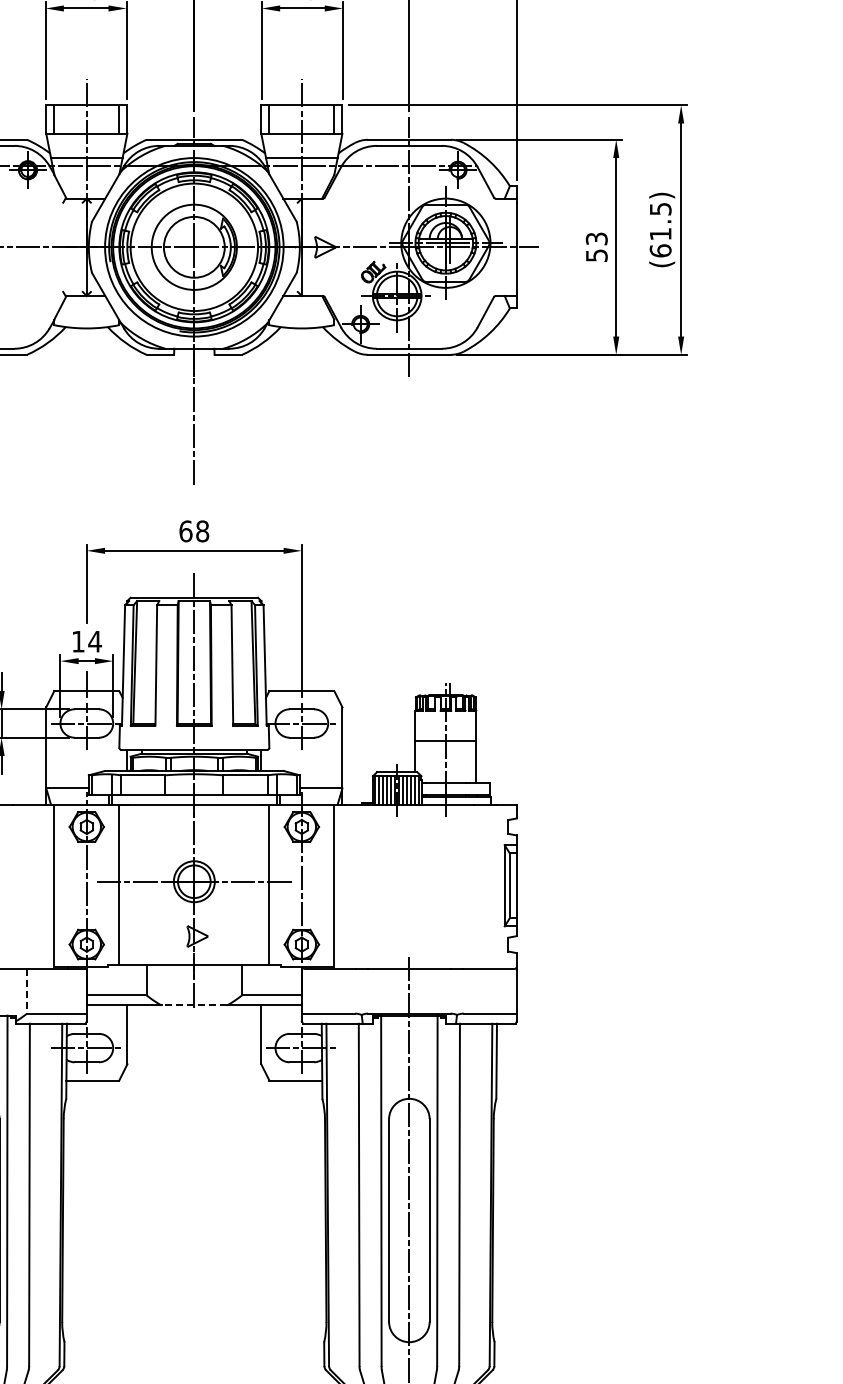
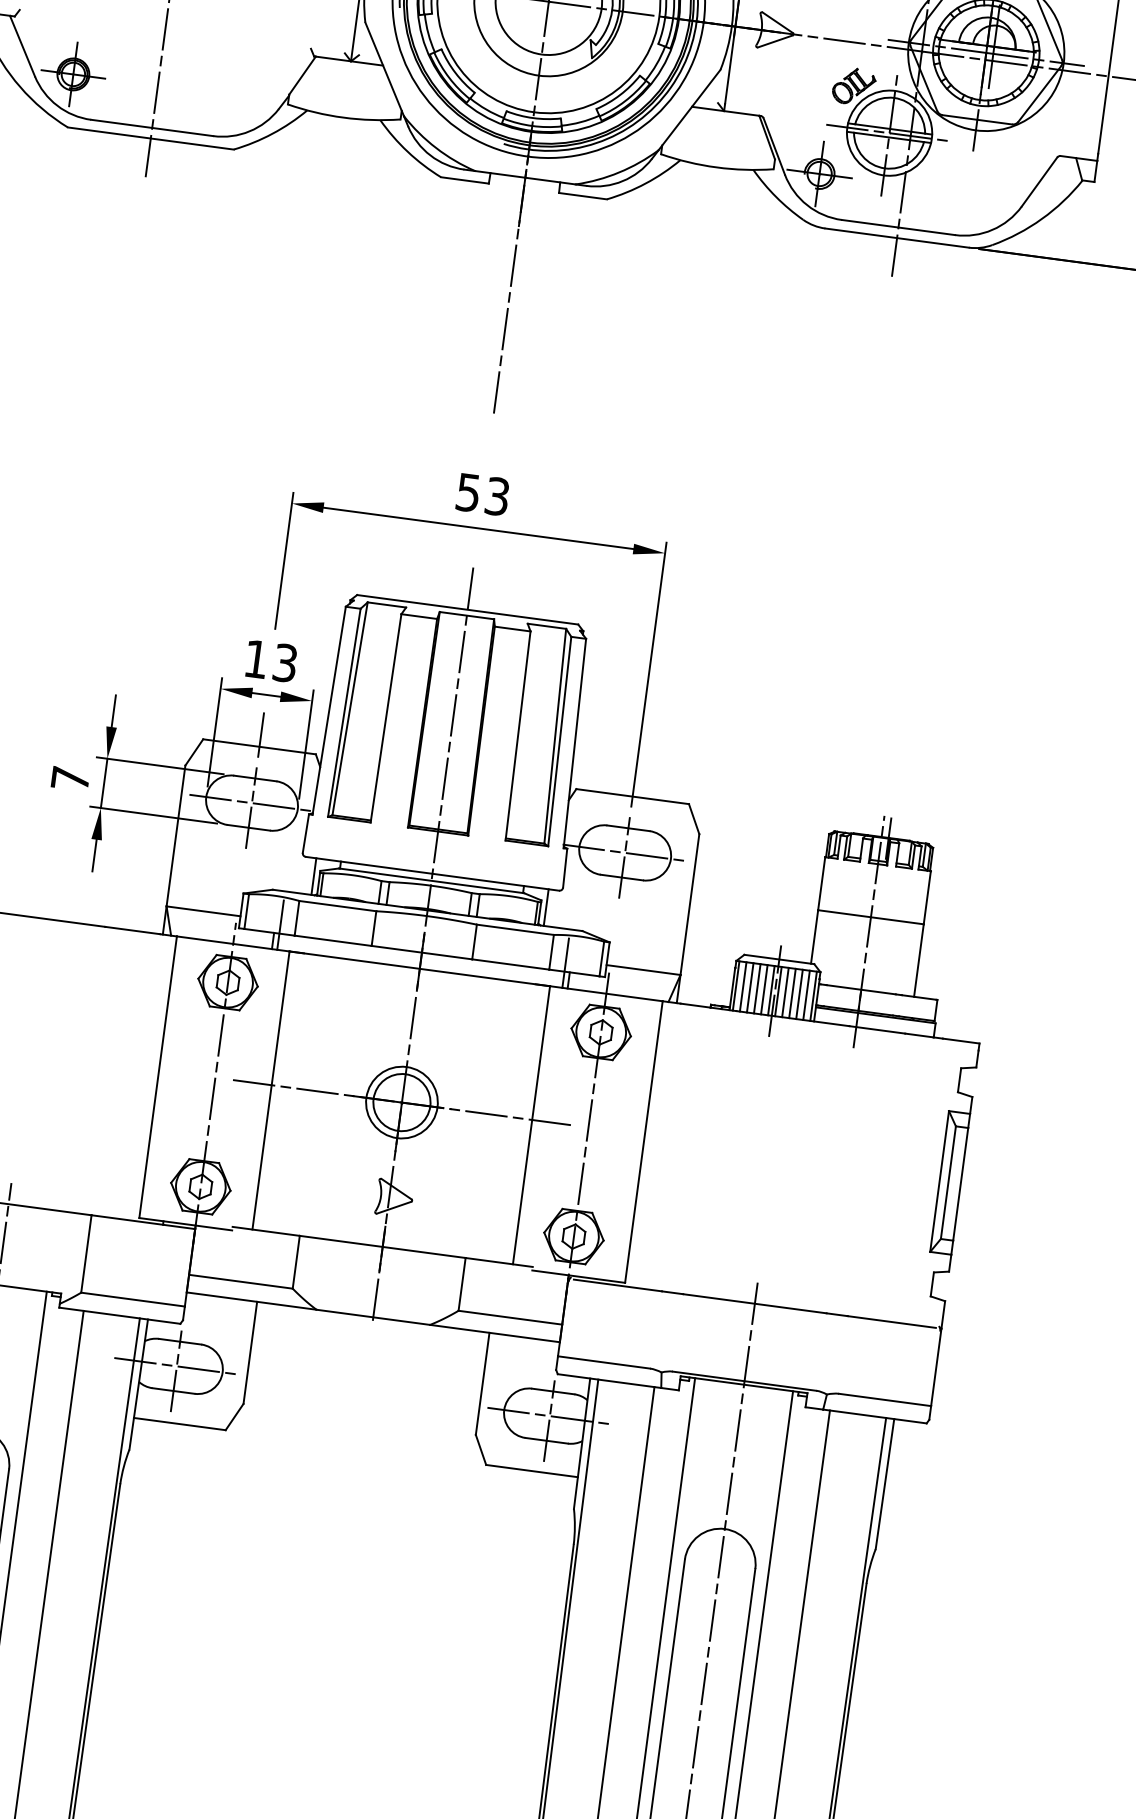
text: (194, 531) -> (483, 494), 68 -> 53
text: (94, 641) -> (284, 662), 14 -> 13
line: (27, 991) -> (87, 1254), dashed -> solid
line: (194, 1005) -> (373, 1317), dashed -> solid

